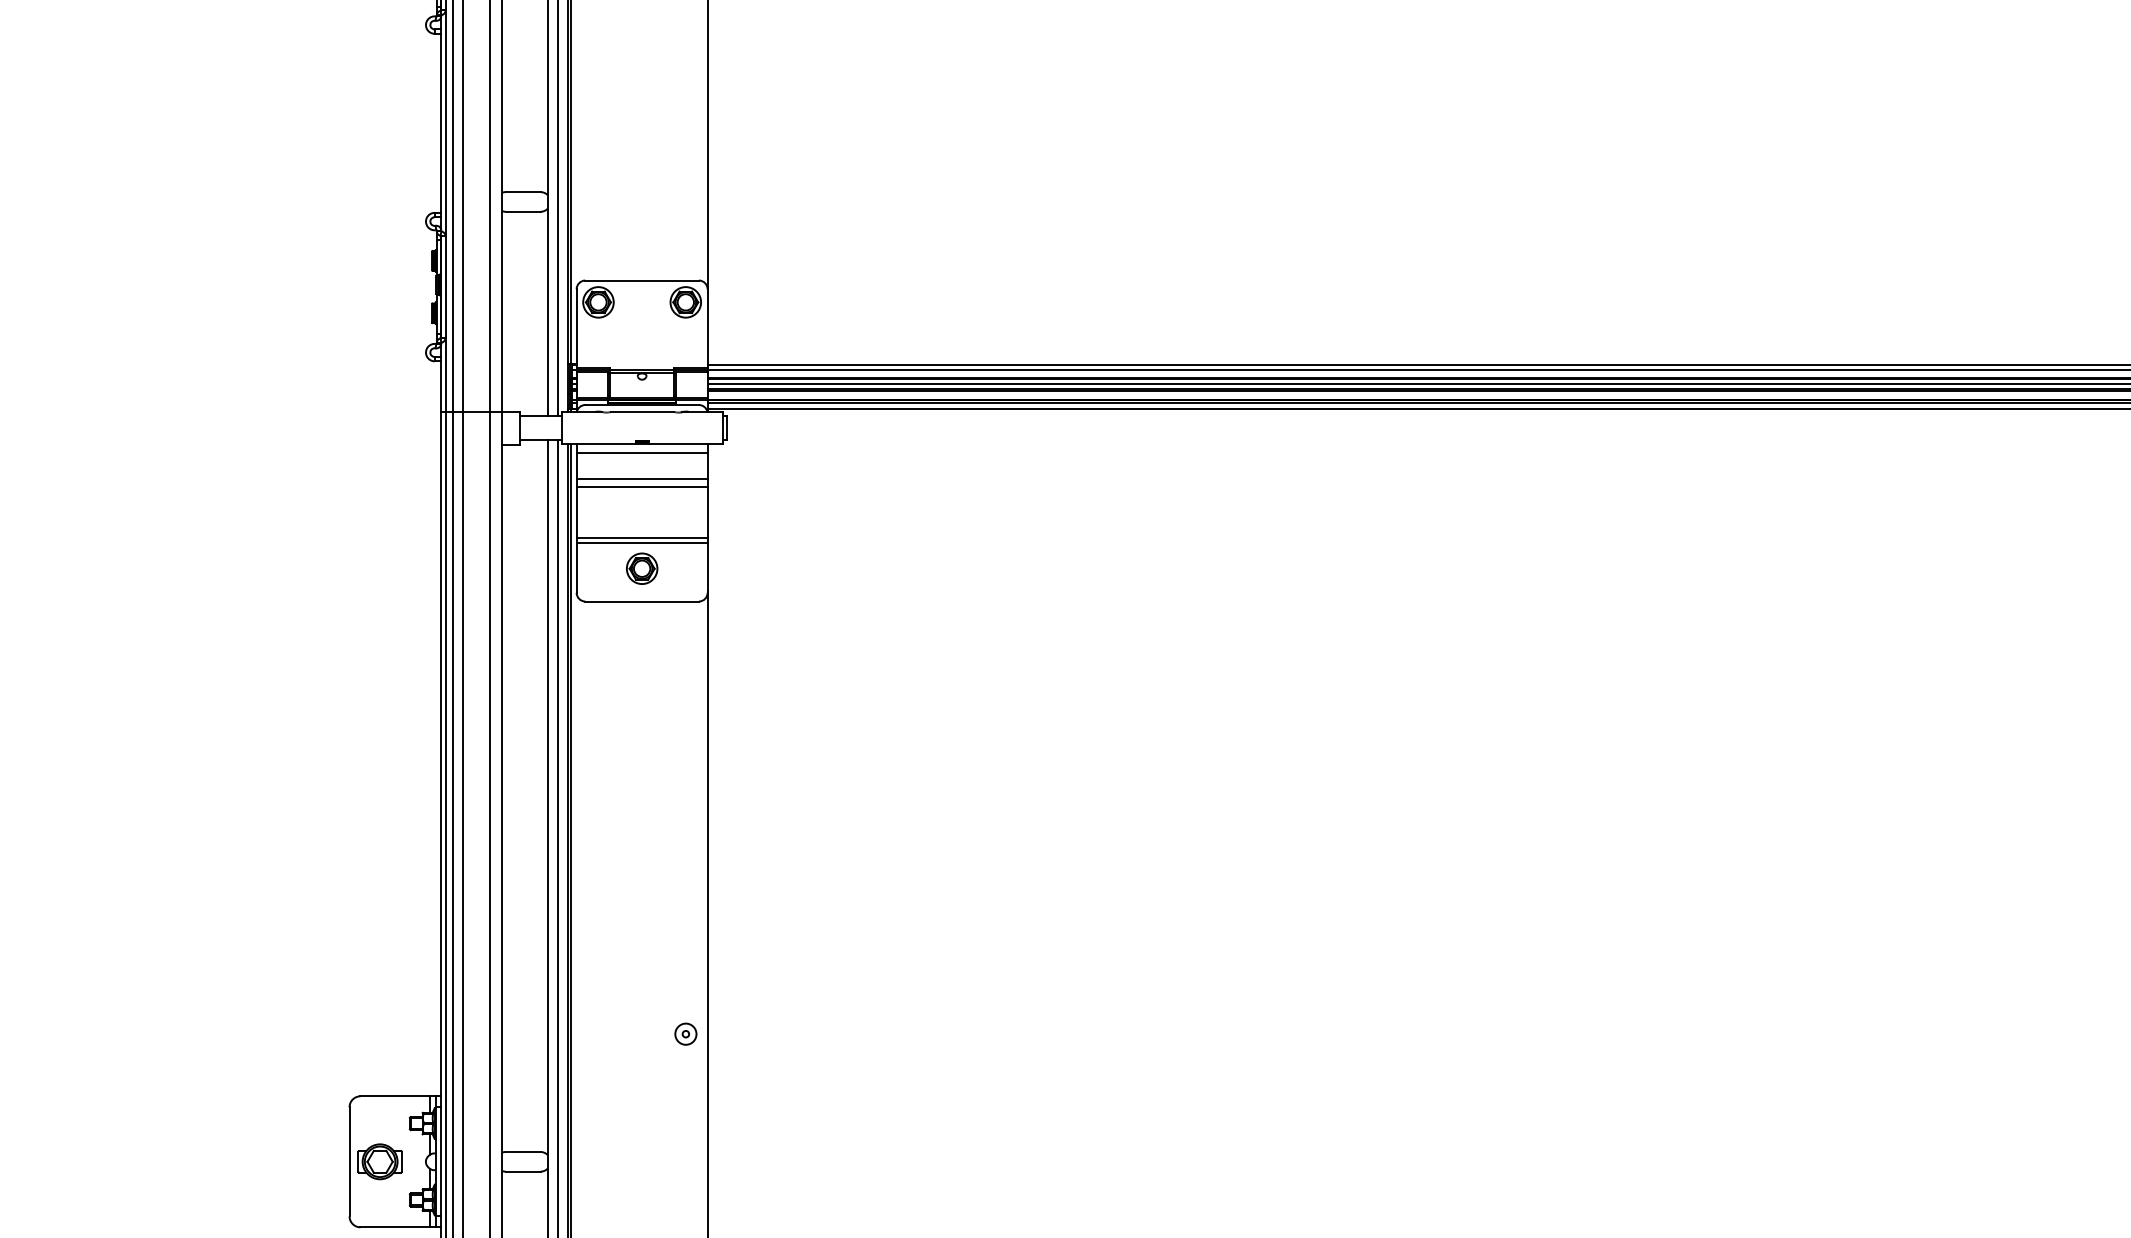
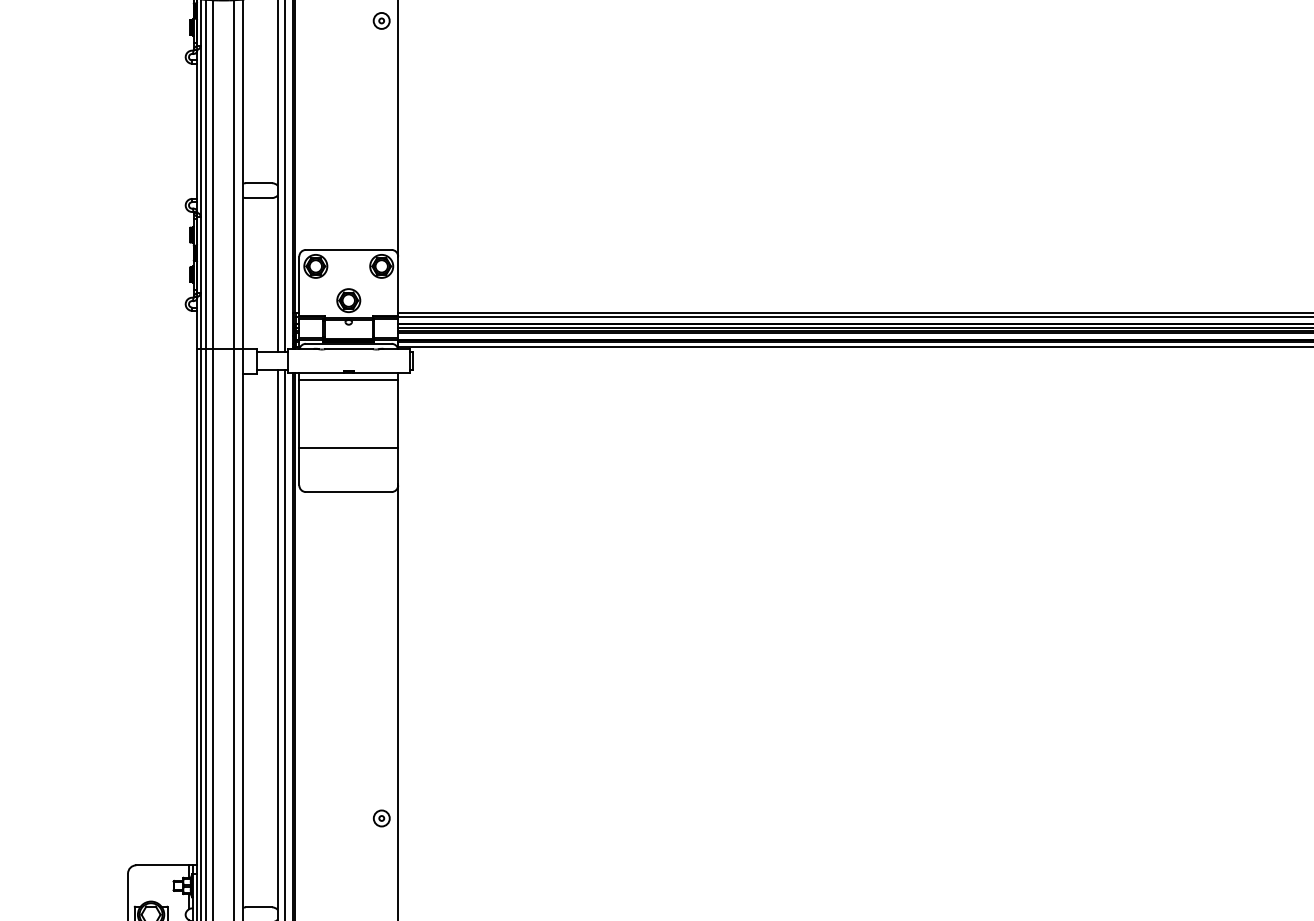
line: (641, 479) -> (348, 400), removed
line: (641, 487) -> (348, 406), removed
line: (641, 538) -> (348, 444), removed
part: (642, 568) -> (349, 300), moved

